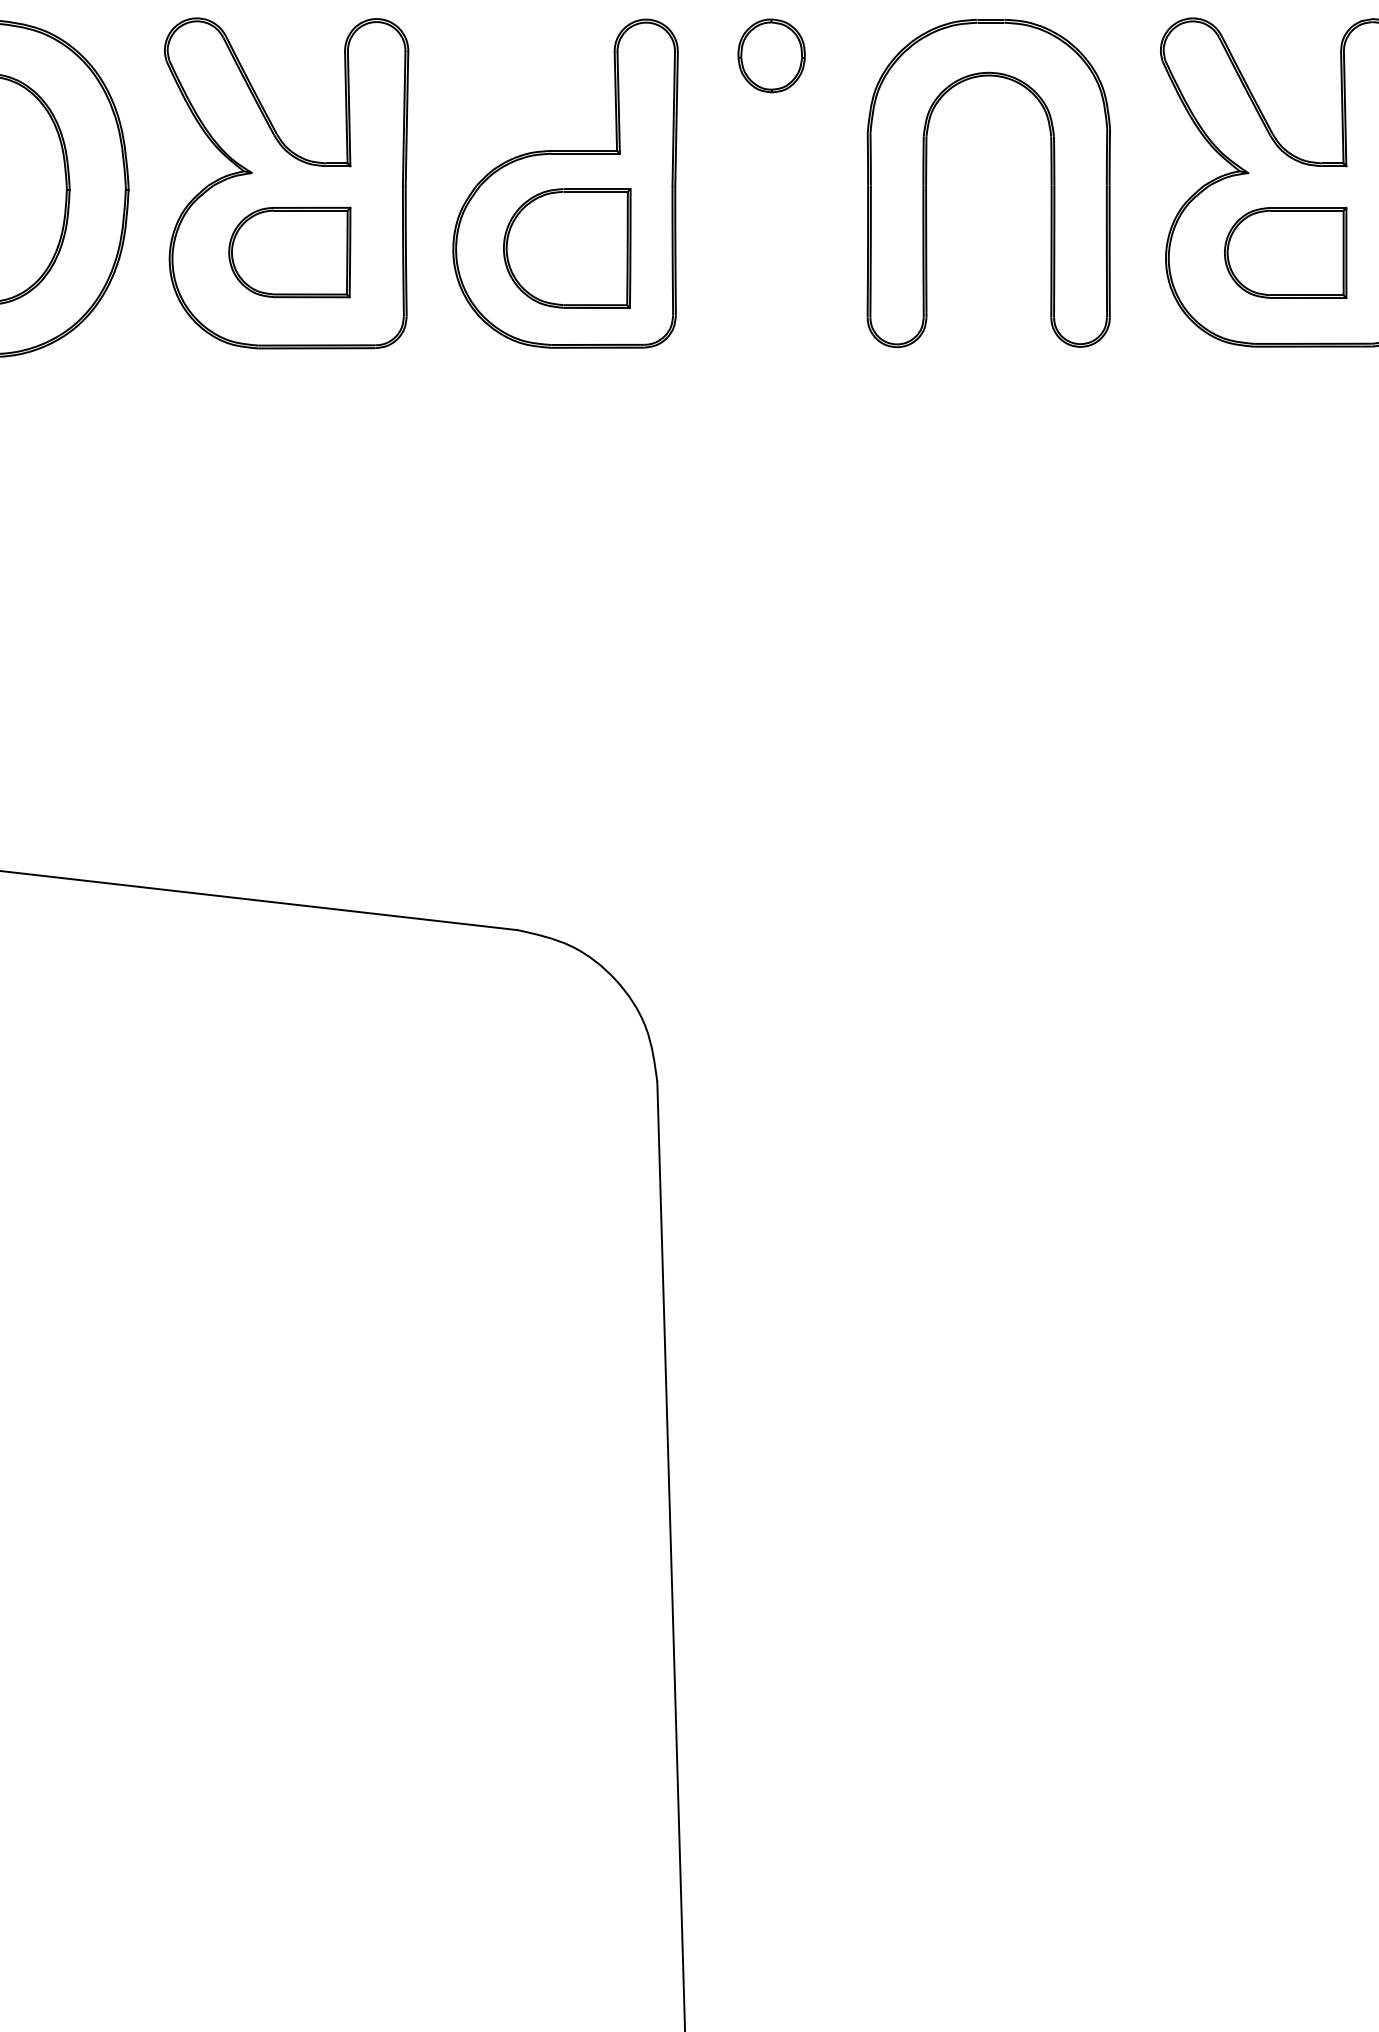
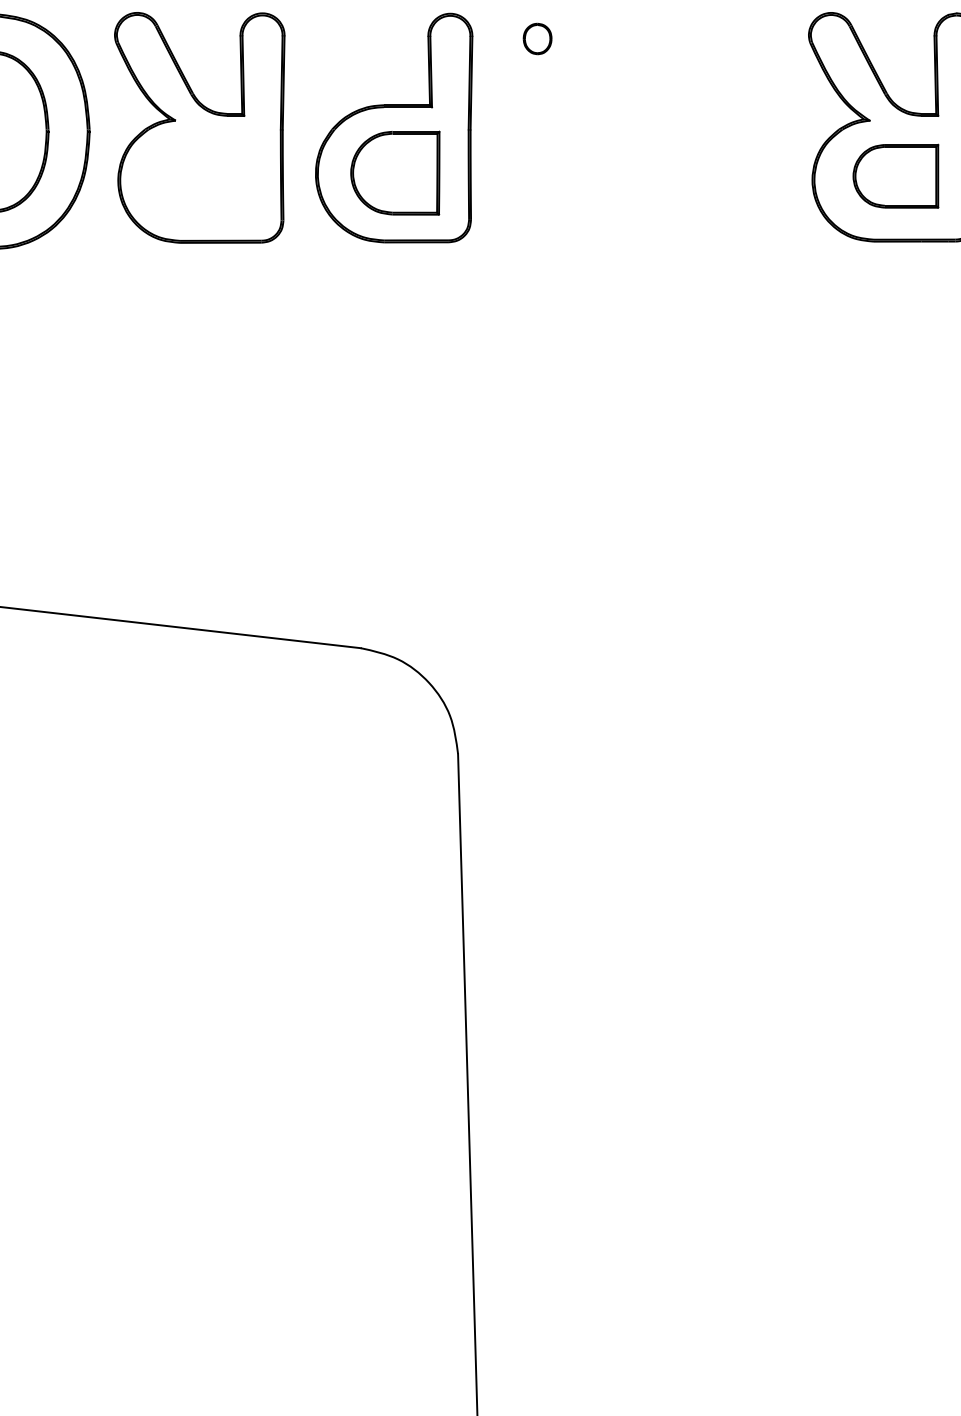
part: (771, 55) -> (537, 38), size x0.6
part: (927, 182) -> (646, 127), removed
part: (289, 251) -> (201, 175), removed

